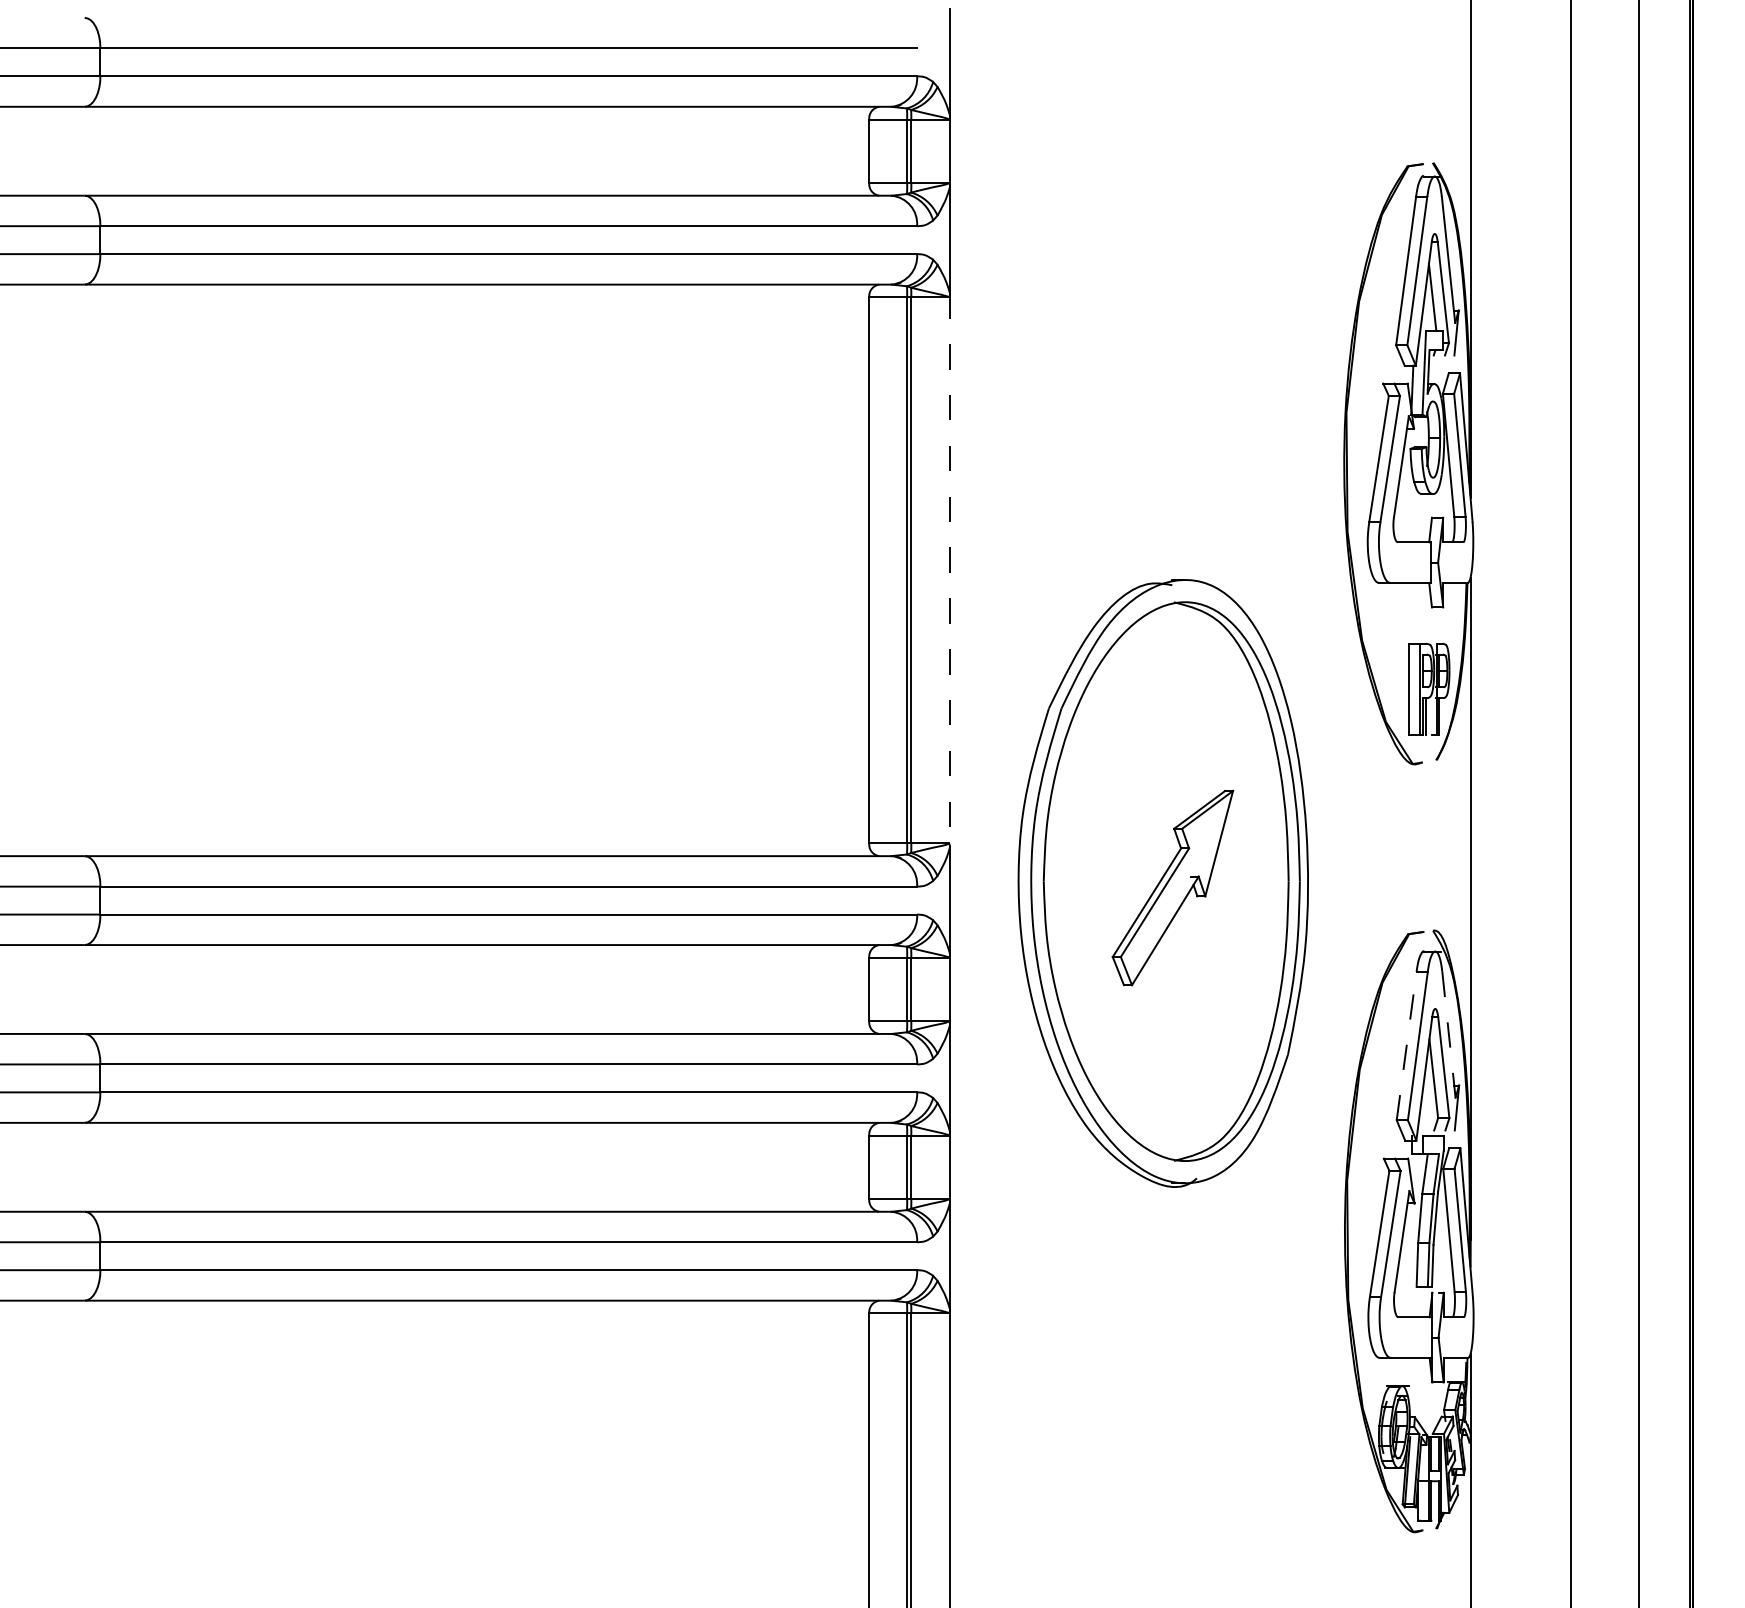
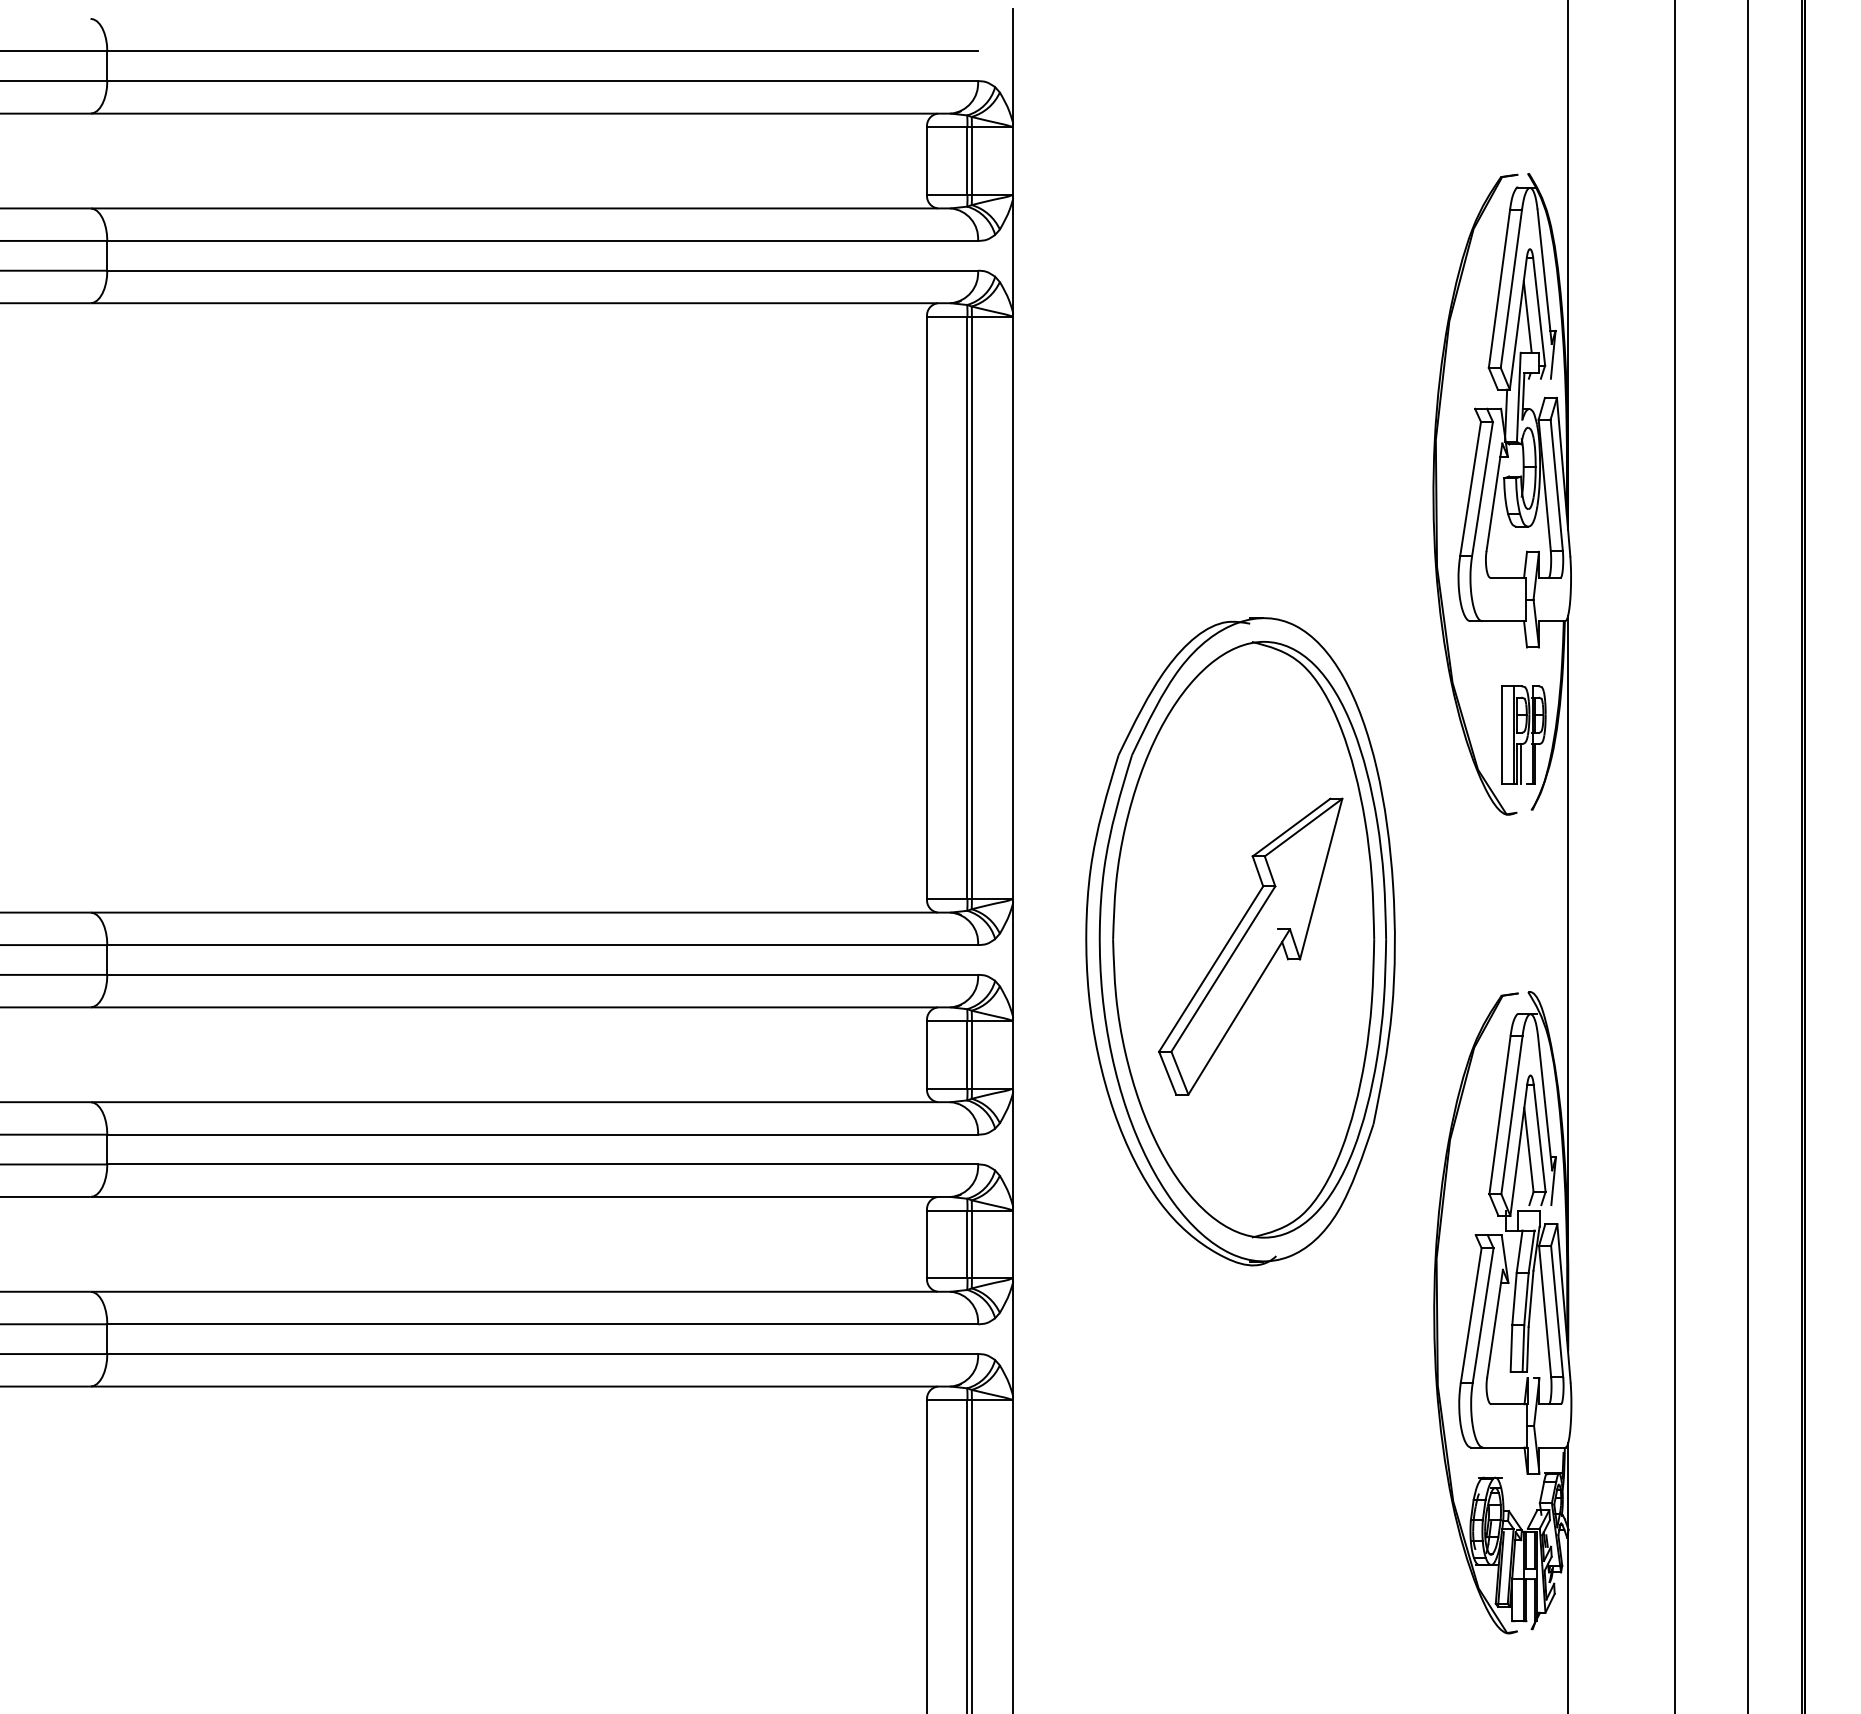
line: (950, 570) -> (1013, 608), dashed -> solid
part: (1172, 887) -> (1250, 946), size x1.43
line: (1449, 1035) -> (1545, 1103), dashed -> solid
line: (1407, 1046) -> (1500, 1115), dashed -> solid

